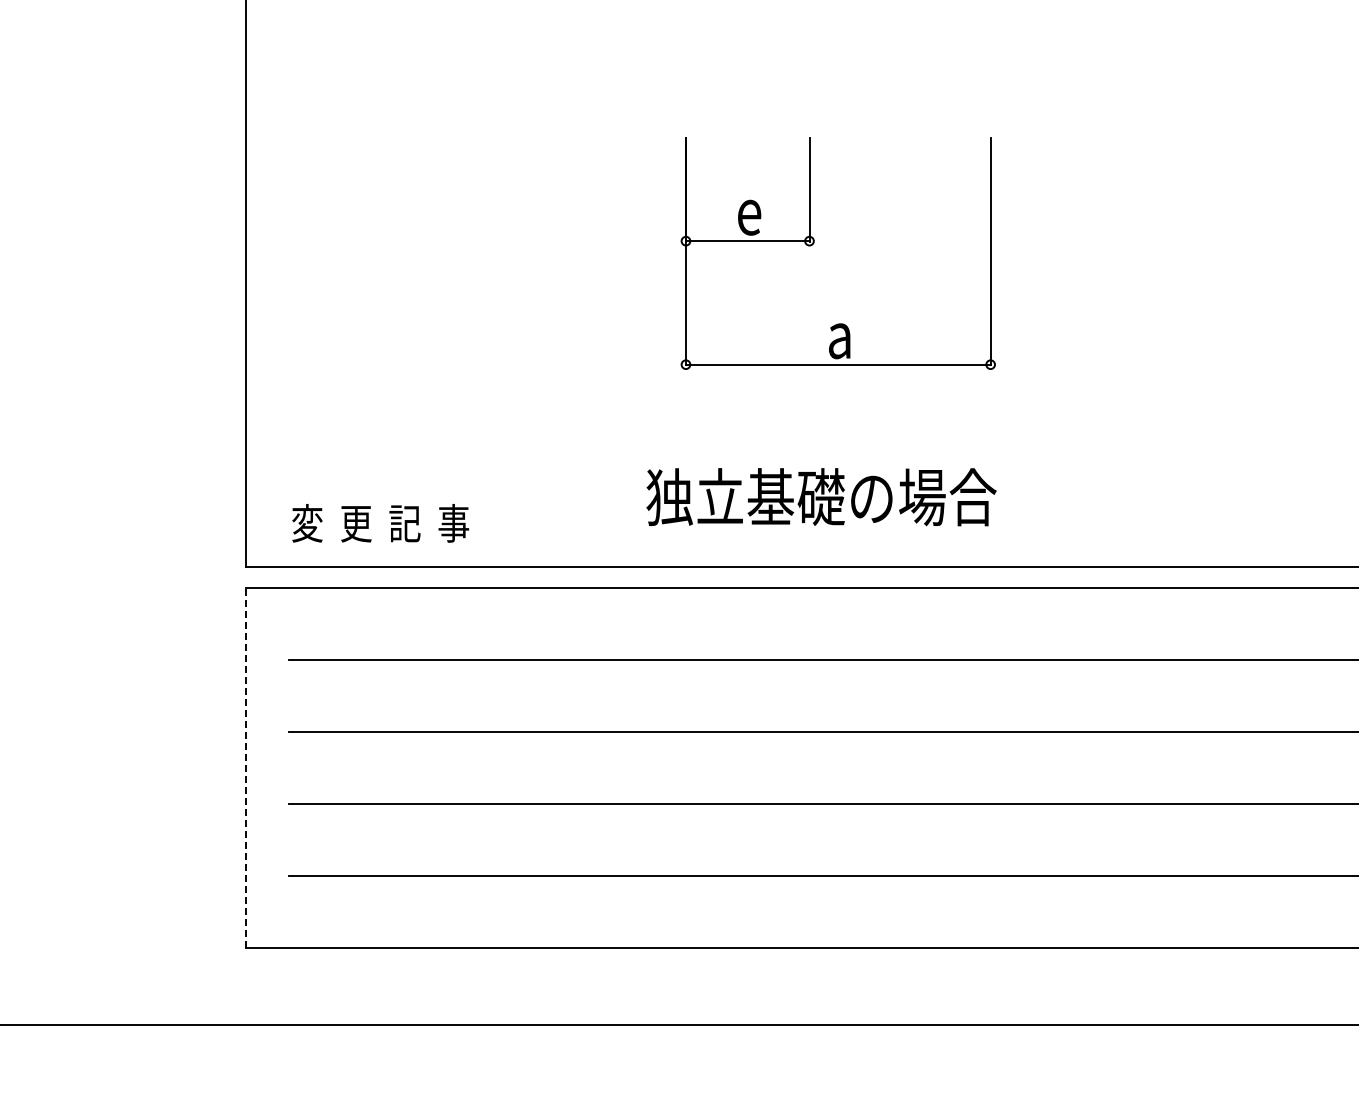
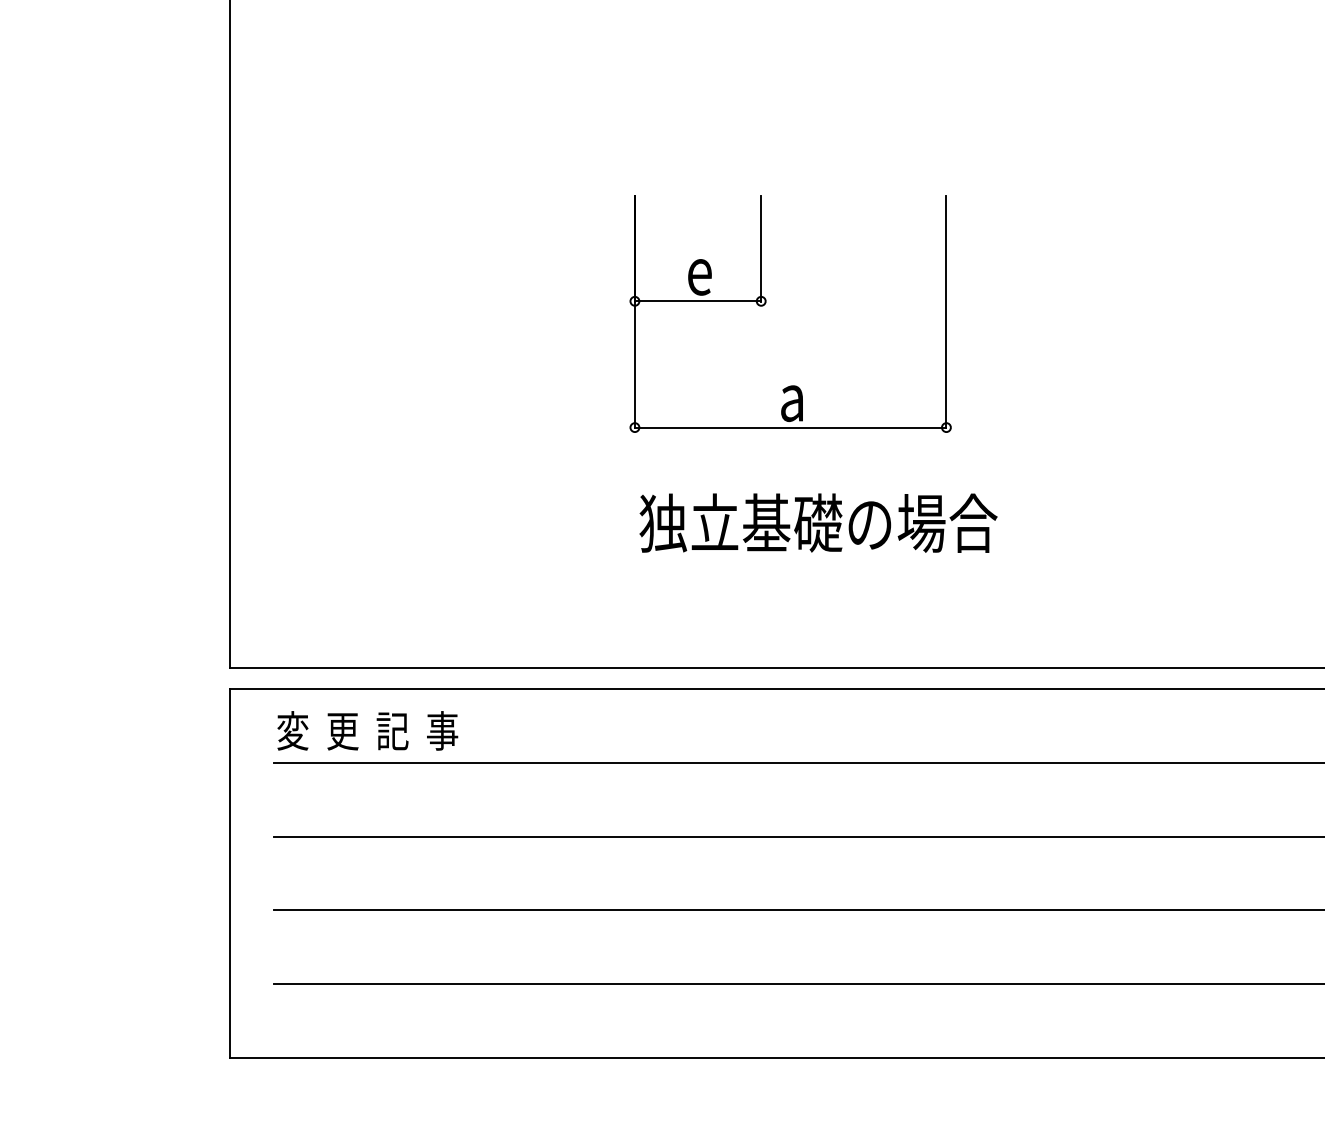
part: (814, 243) -> (766, 303), moved
text: (821, 497) -> (818, 523), moved
text: (380, 523) -> (367, 731), moved
line: (245, 767) -> (229, 873), dashed -> solid

